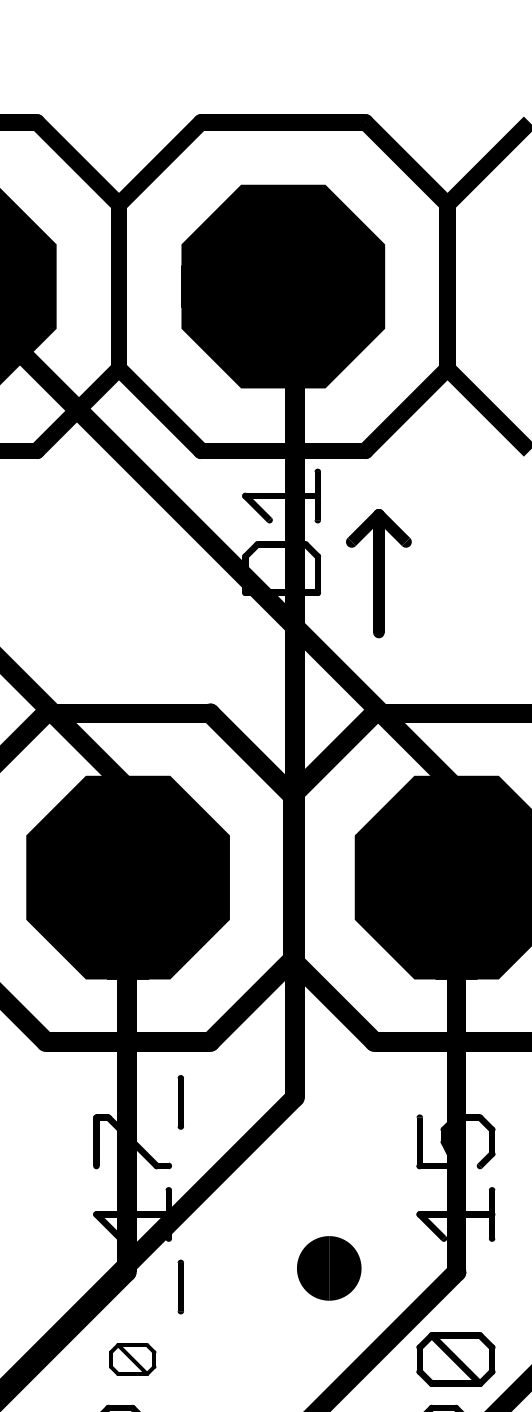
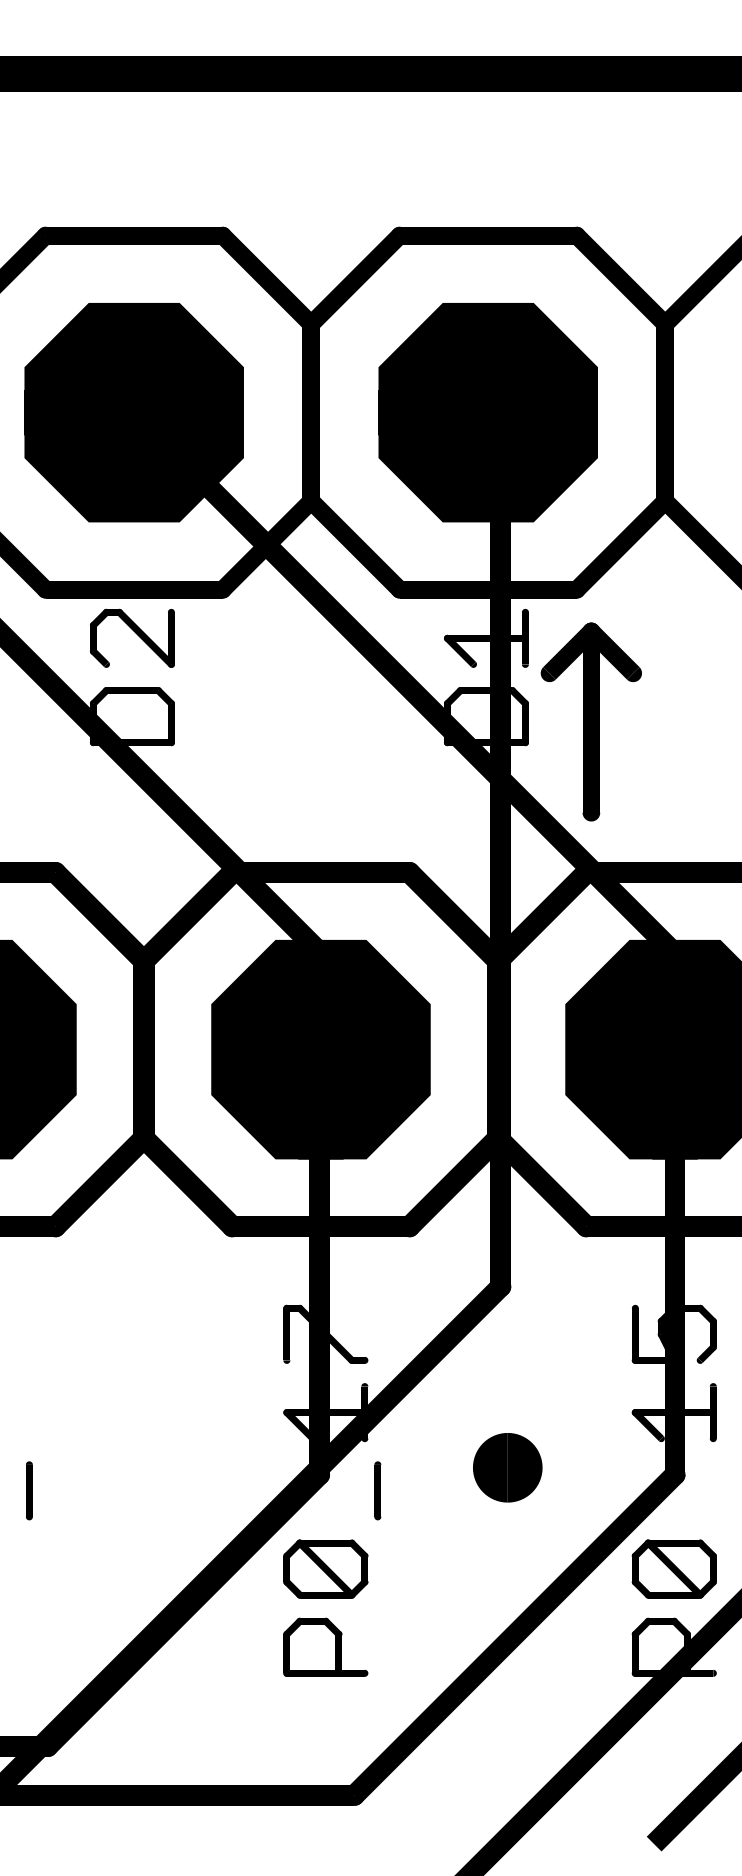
part: (378, 573) -> (590, 721), size x1.43
part: (180, 1102) -> (377, 1291), removed
part: (329, 1268) -> (507, 1467), moved
part: (132, 1359) -> (325, 1568), size x1.67

